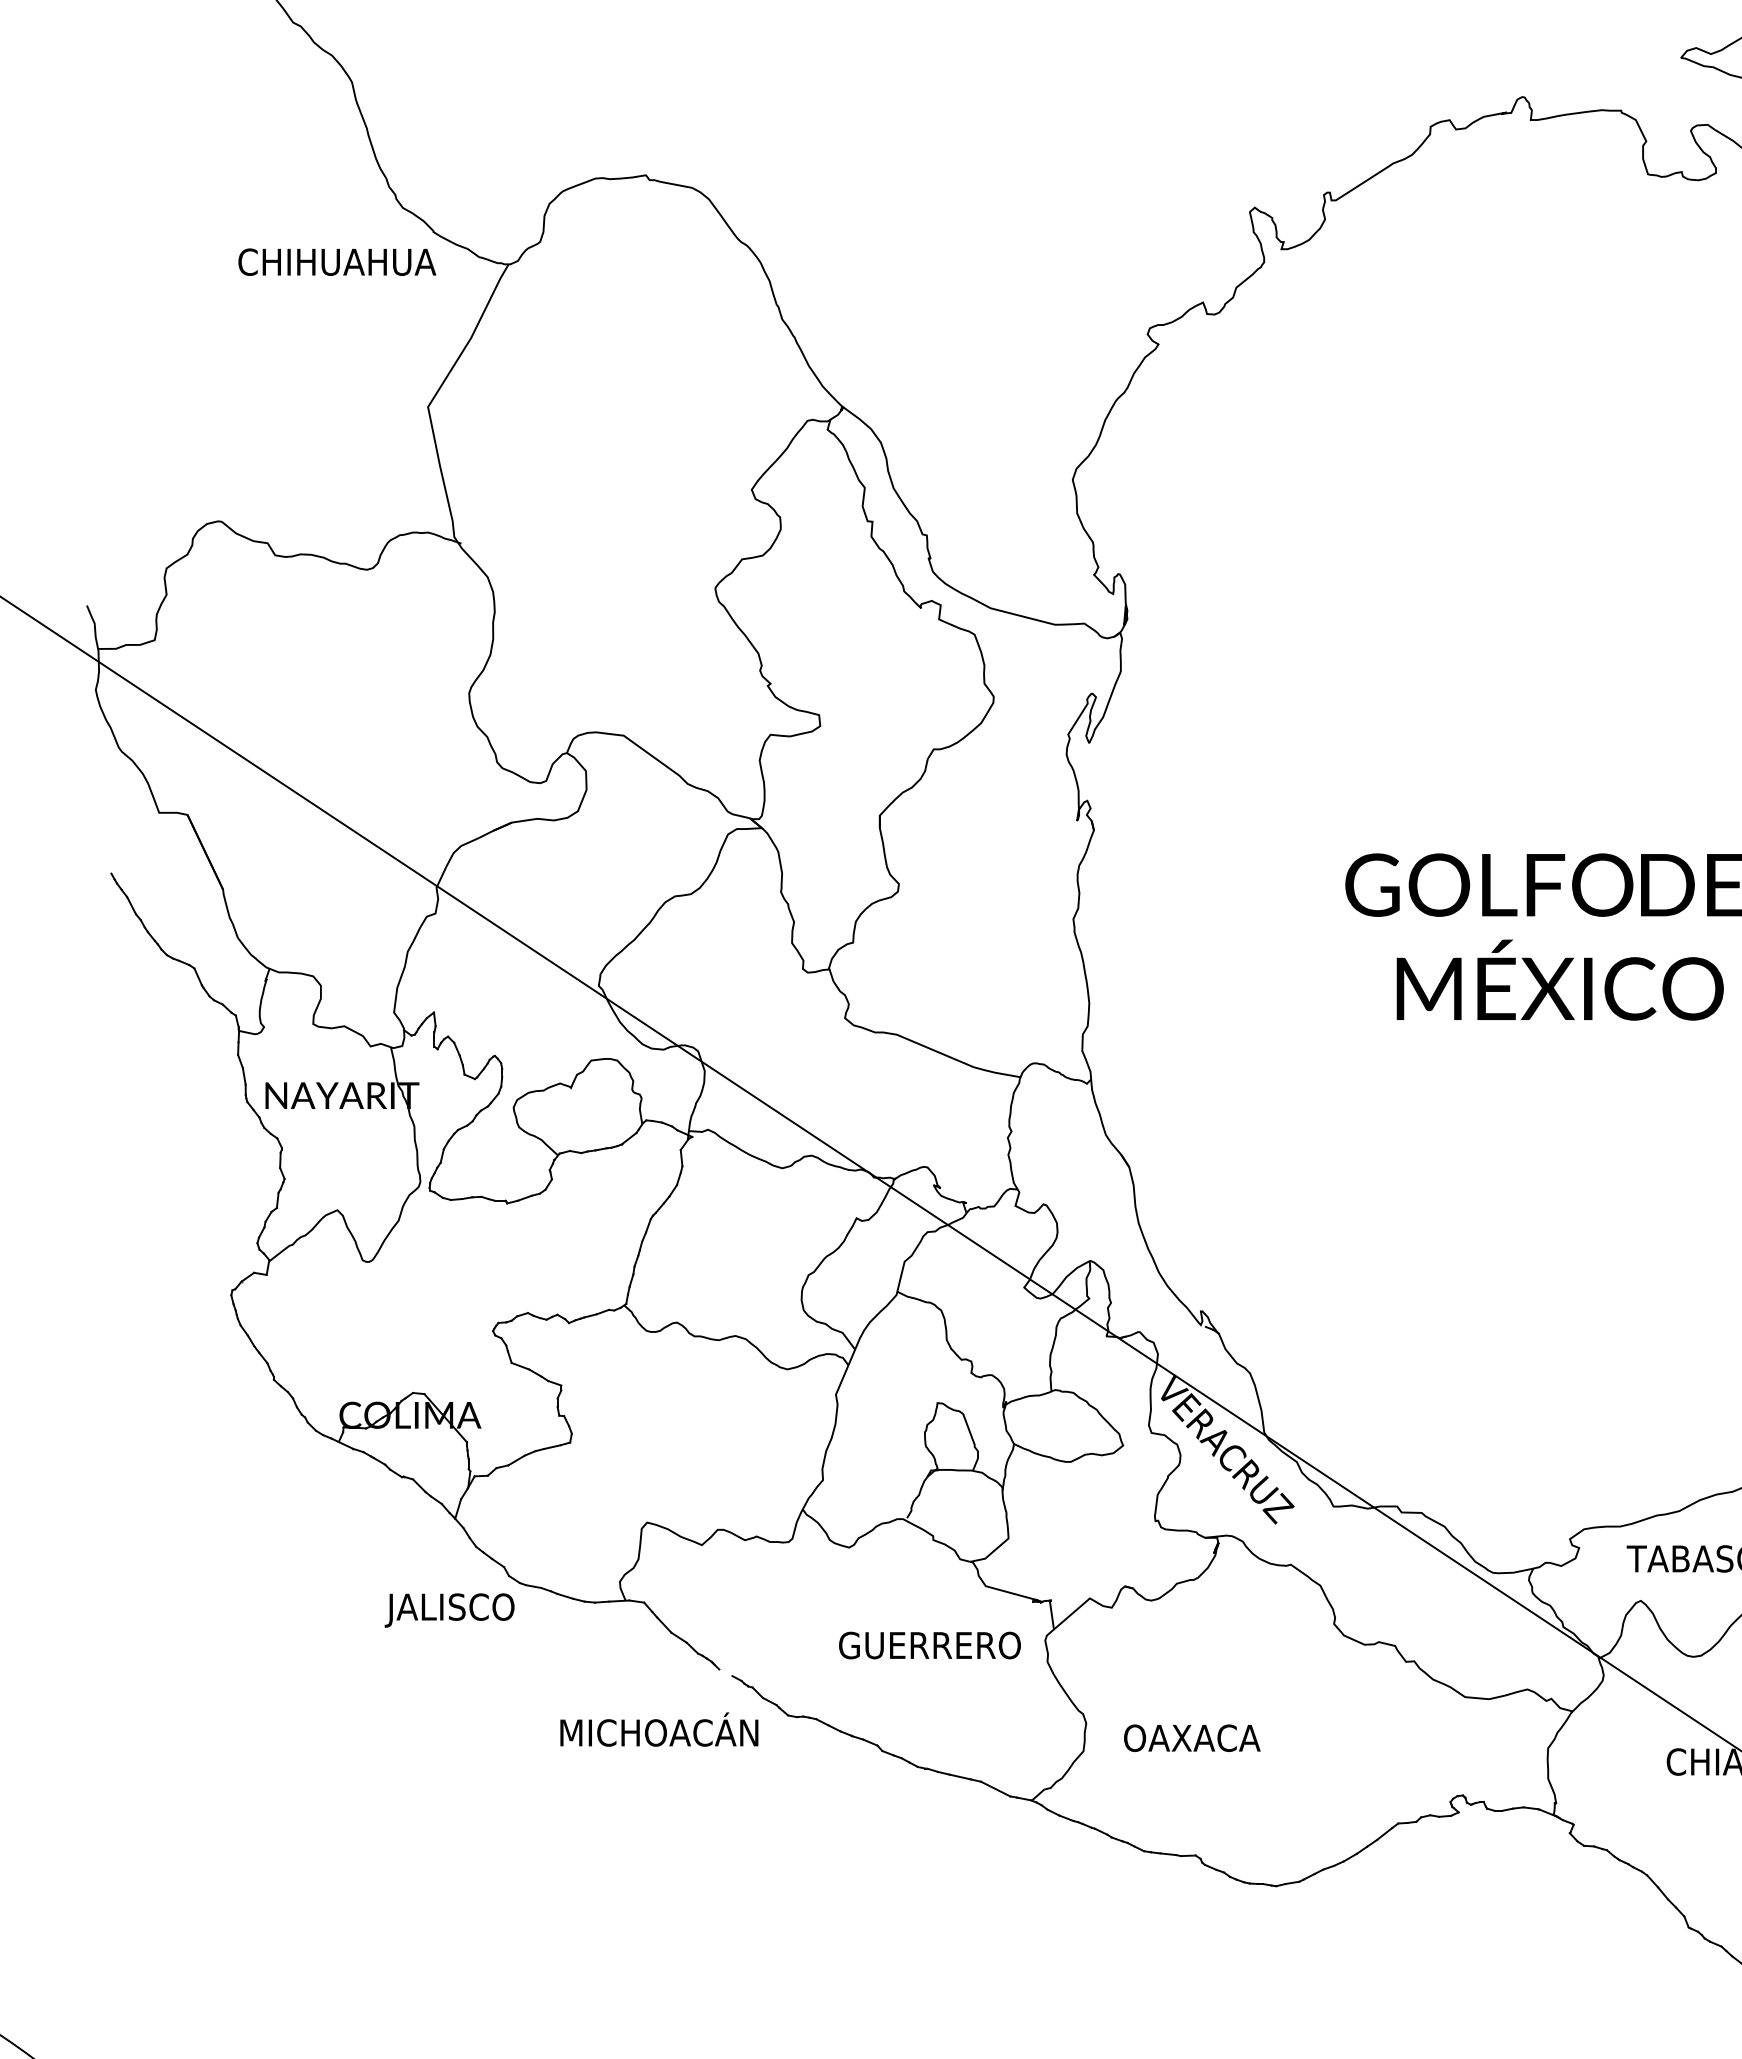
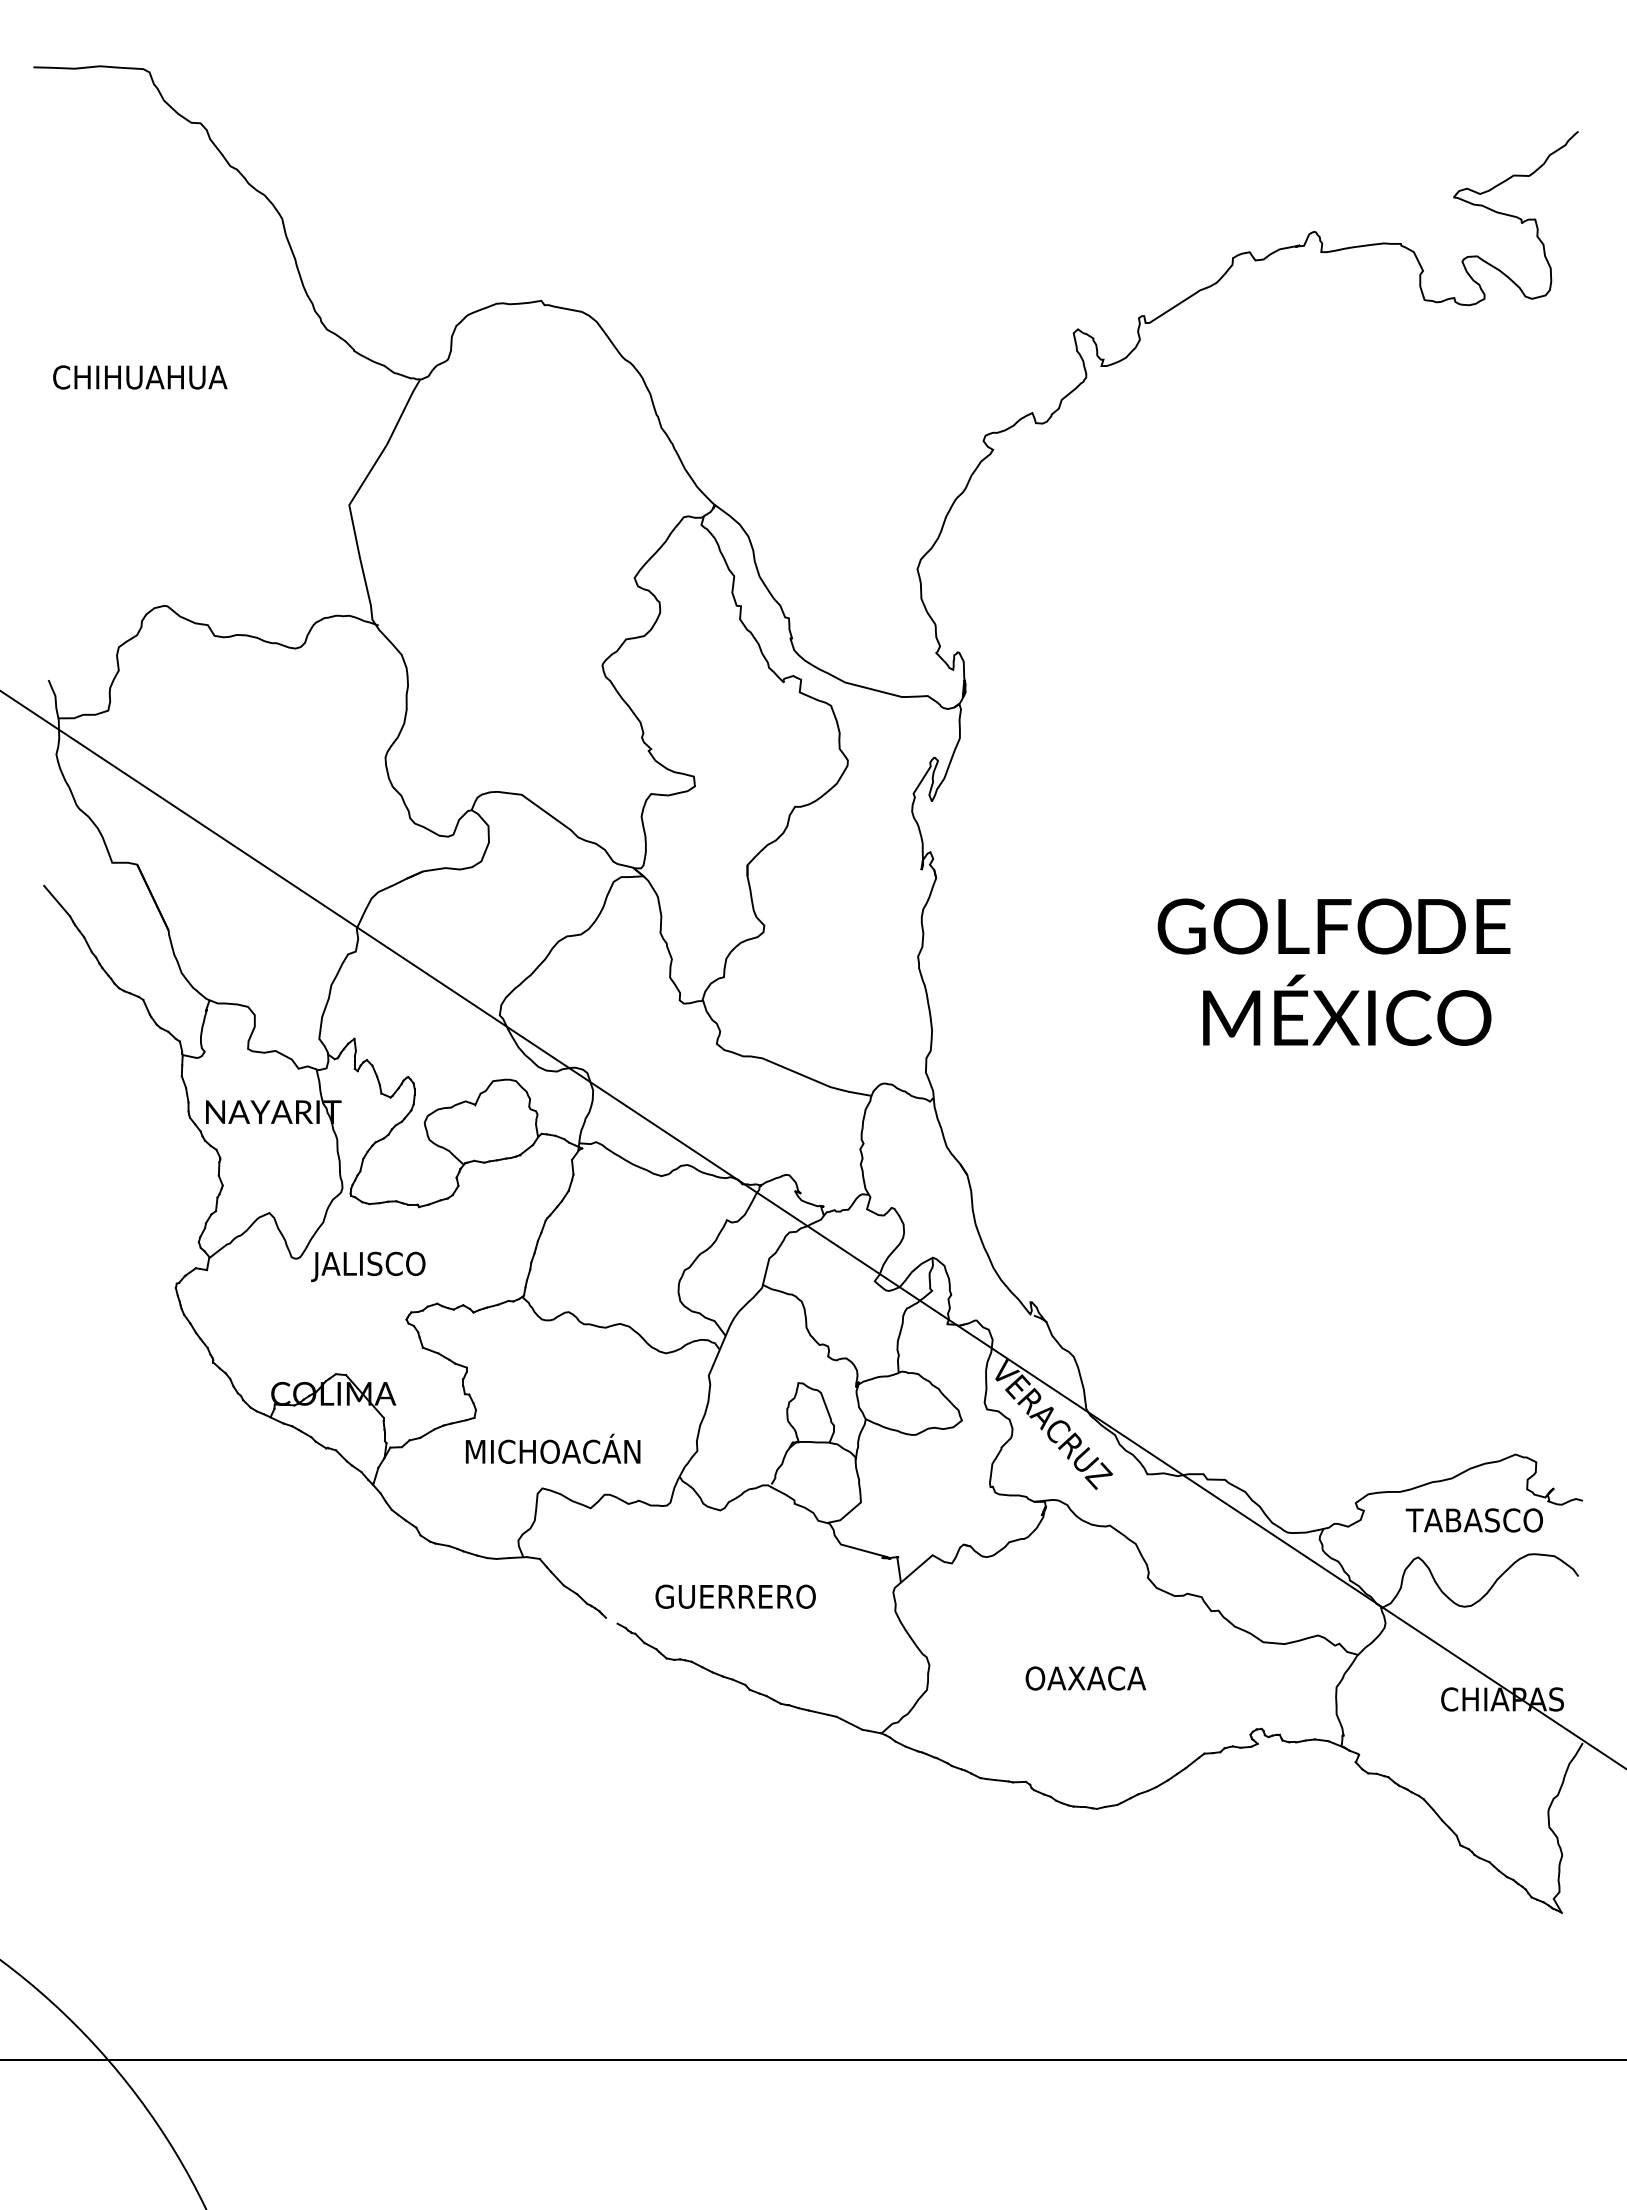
text: (337, 262) -> (140, 377), moved
line: (97, 855) -> (57, 900), added
text: (449, 1610) -> (368, 1266), moved
text: (929, 1645) -> (735, 1596), moved
text: (659, 1729) -> (553, 1448), moved
text: (1191, 1738) -> (1085, 1678), moved

